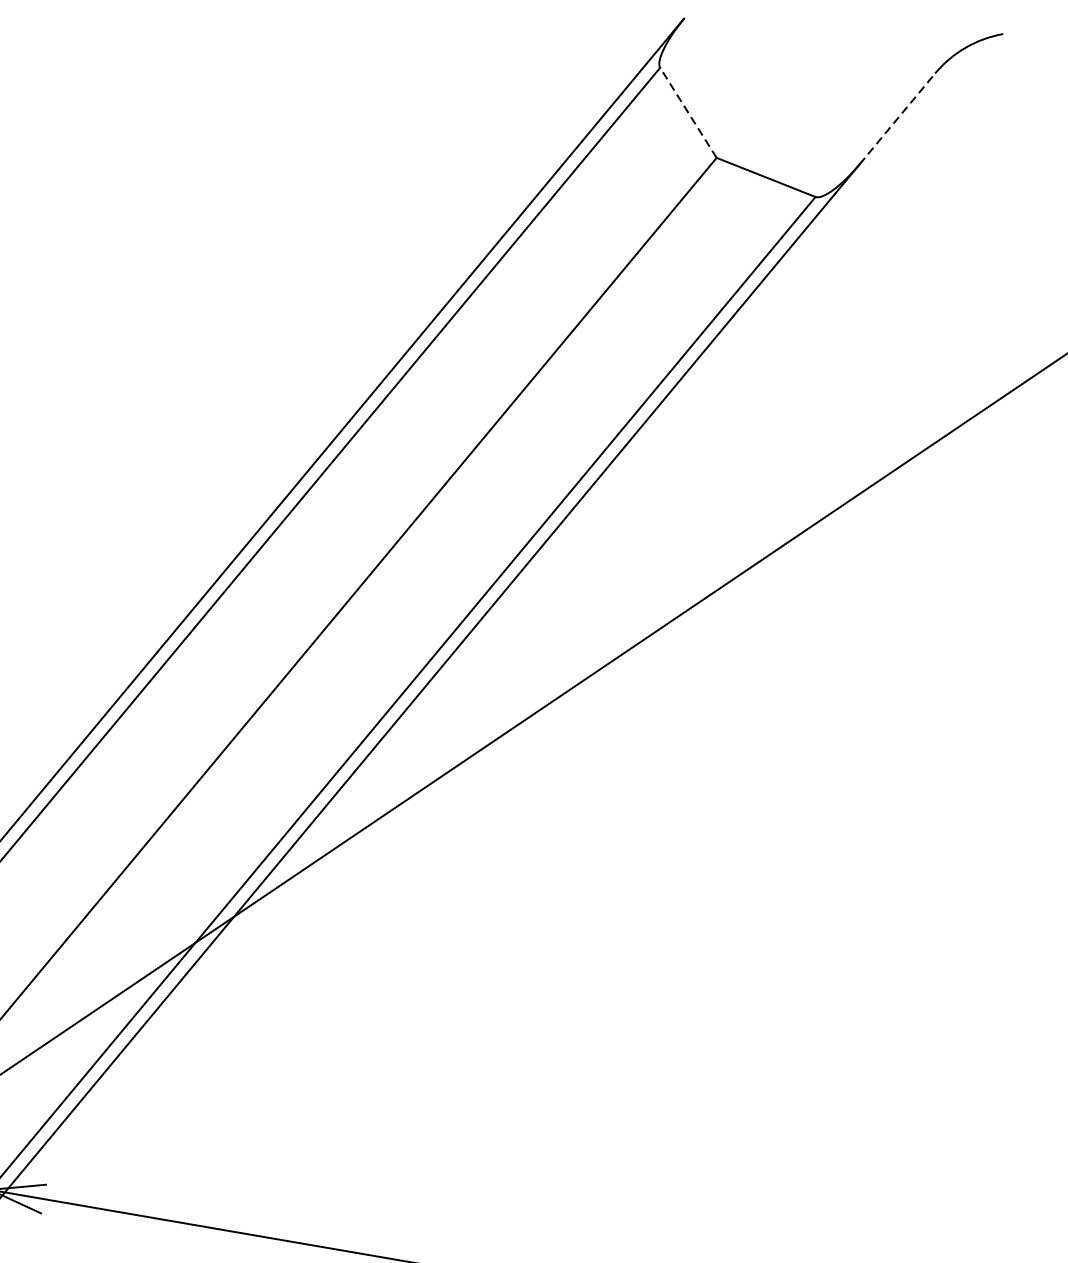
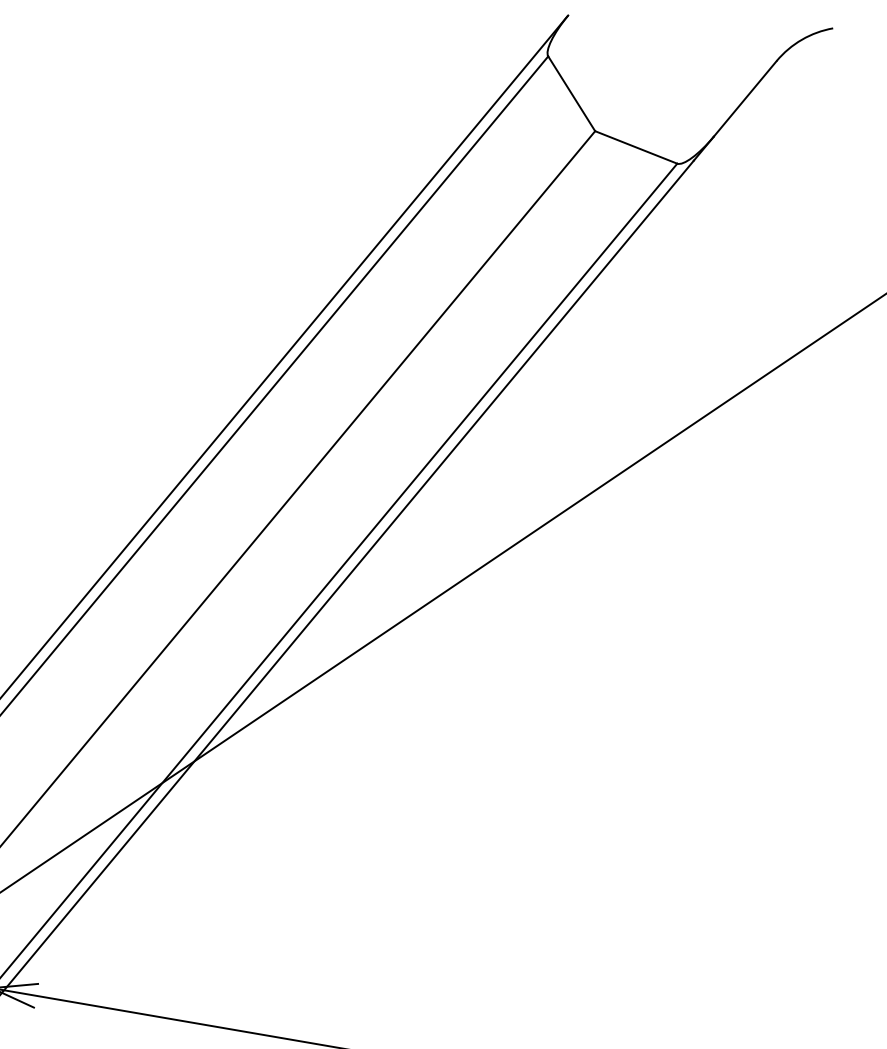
line: (688, 112) -> (571, 93), dashed -> solid
line: (897, 118) -> (745, 98), dashed -> solid

